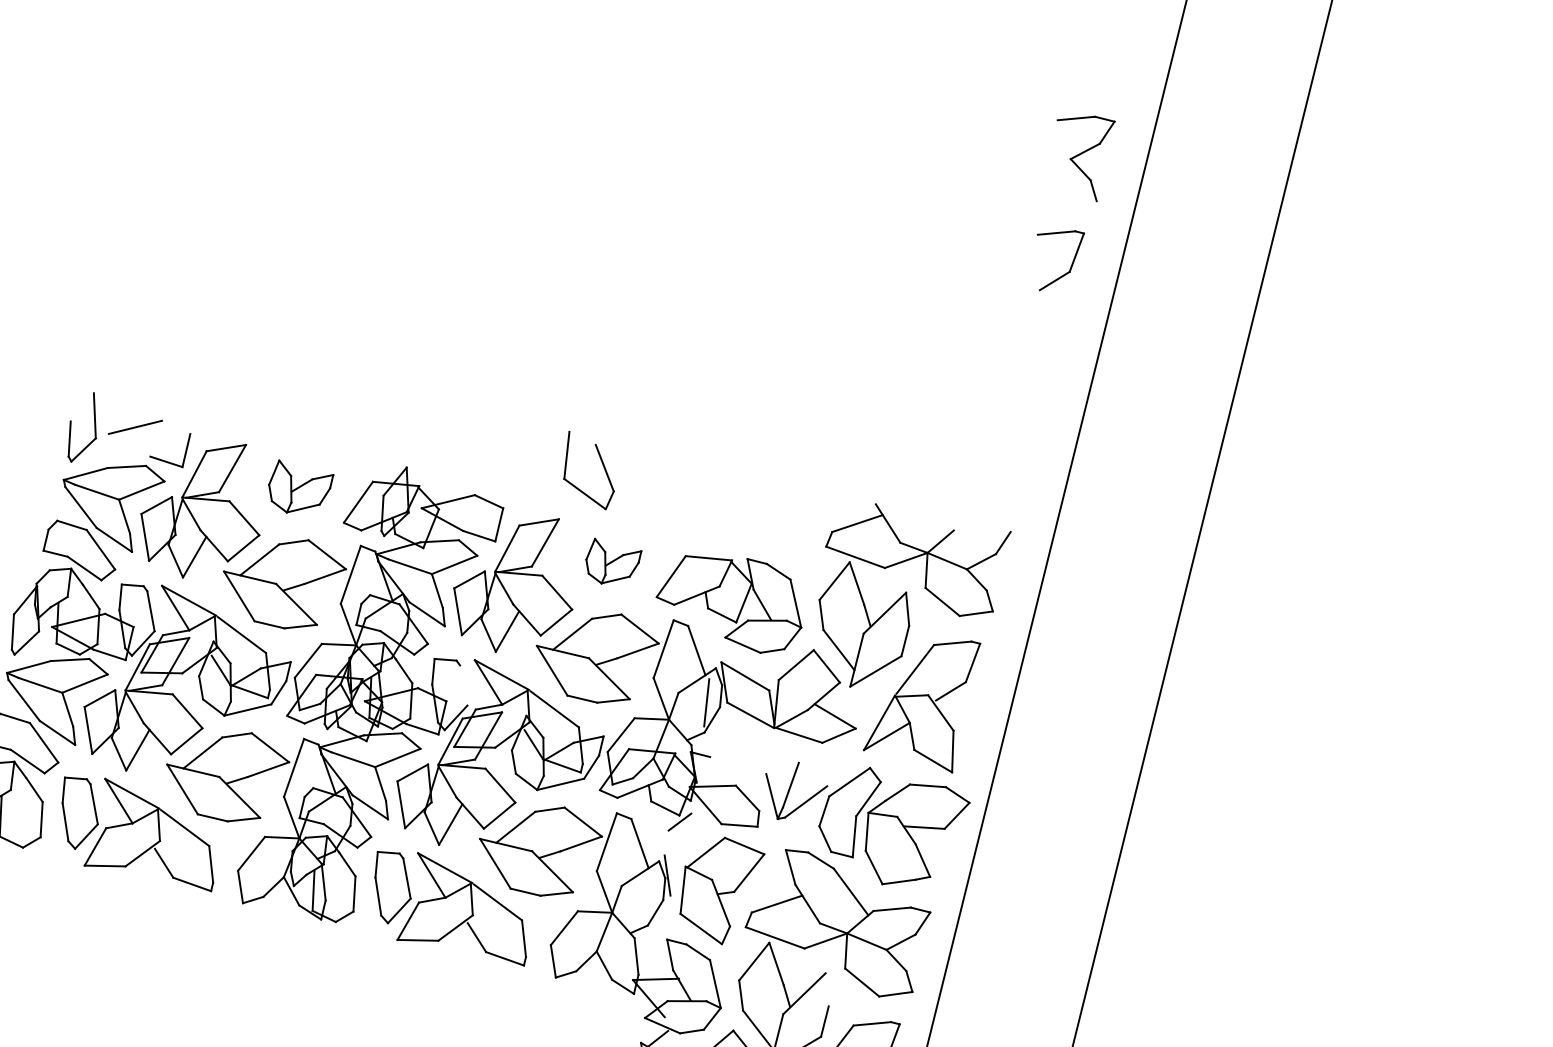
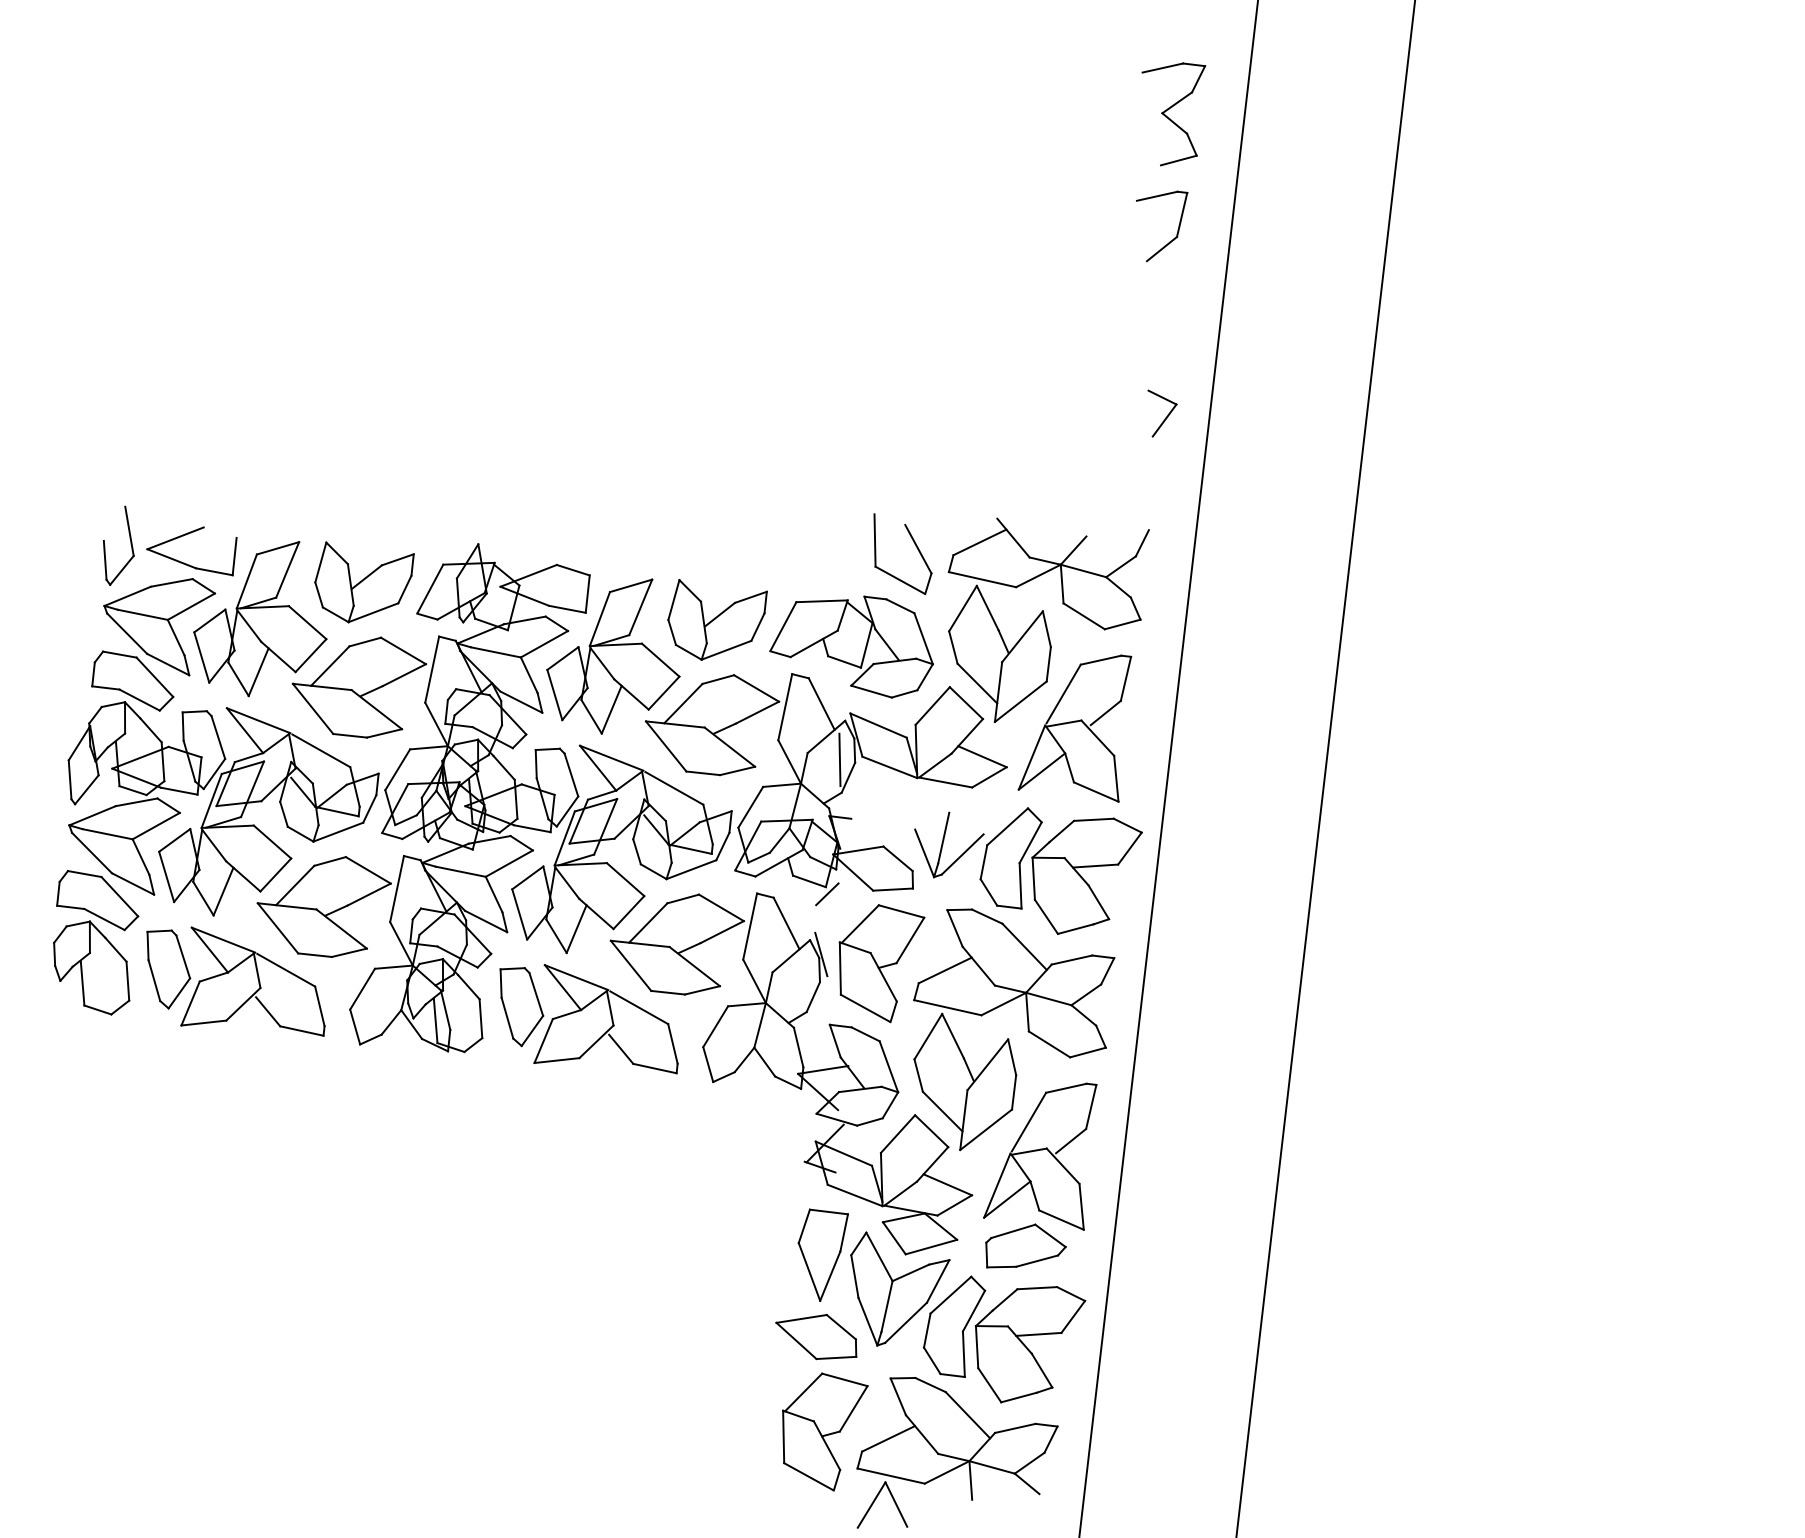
line: (1079, 203) -> (1178, 160), added
part: (1036, 428) -> (1162, 413), added
line: (129, 445) -> (171, 558), added
part: (603, 467) -> (916, 548), moved
part: (300, 488) -> (364, 582), size x1.43
part: (612, 562) -> (717, 619), size x1.67
line: (463, 685) -> (571, 774), added
line: (827, 990) -> (1012, 1057), added

